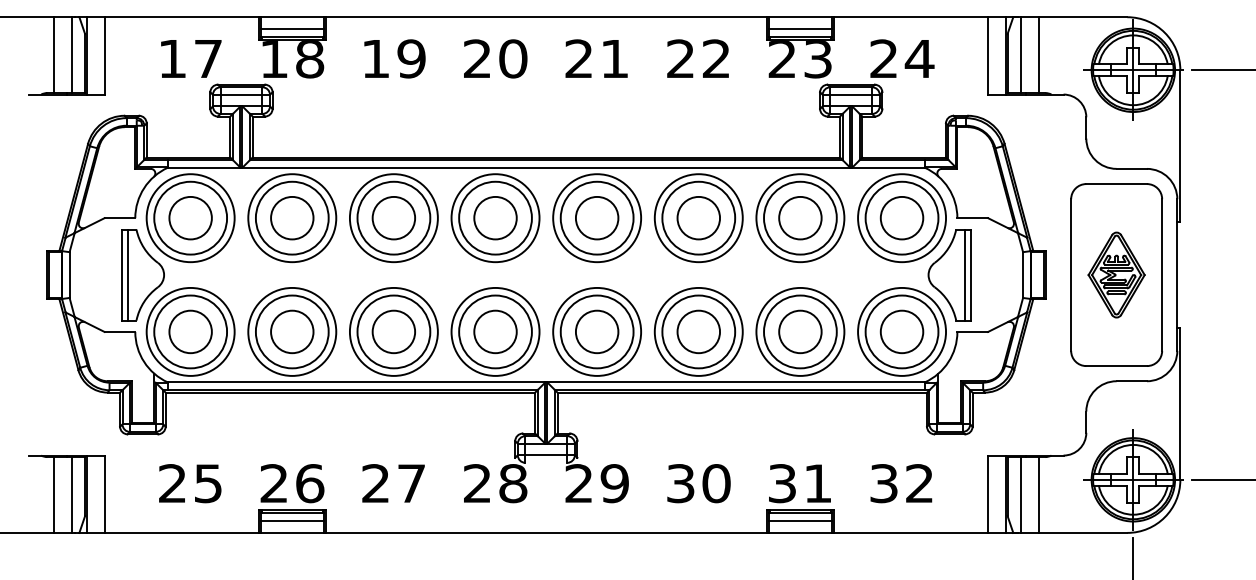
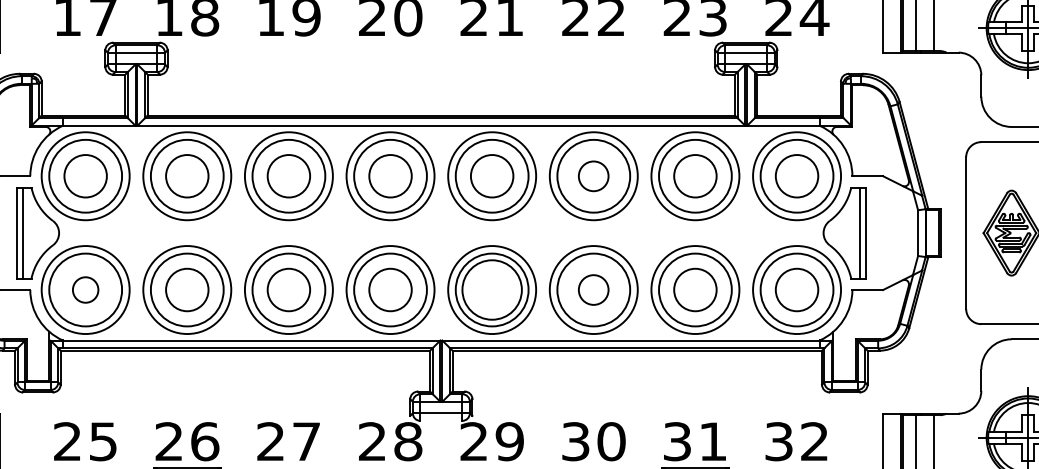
circle: (698, 218) -> (593, 176), size x0.7
circle: (190, 331) -> (85, 289), size x0.6
circle: (596, 331) -> (491, 289), size x1.4
circle: (698, 331) -> (593, 289), size x0.7

